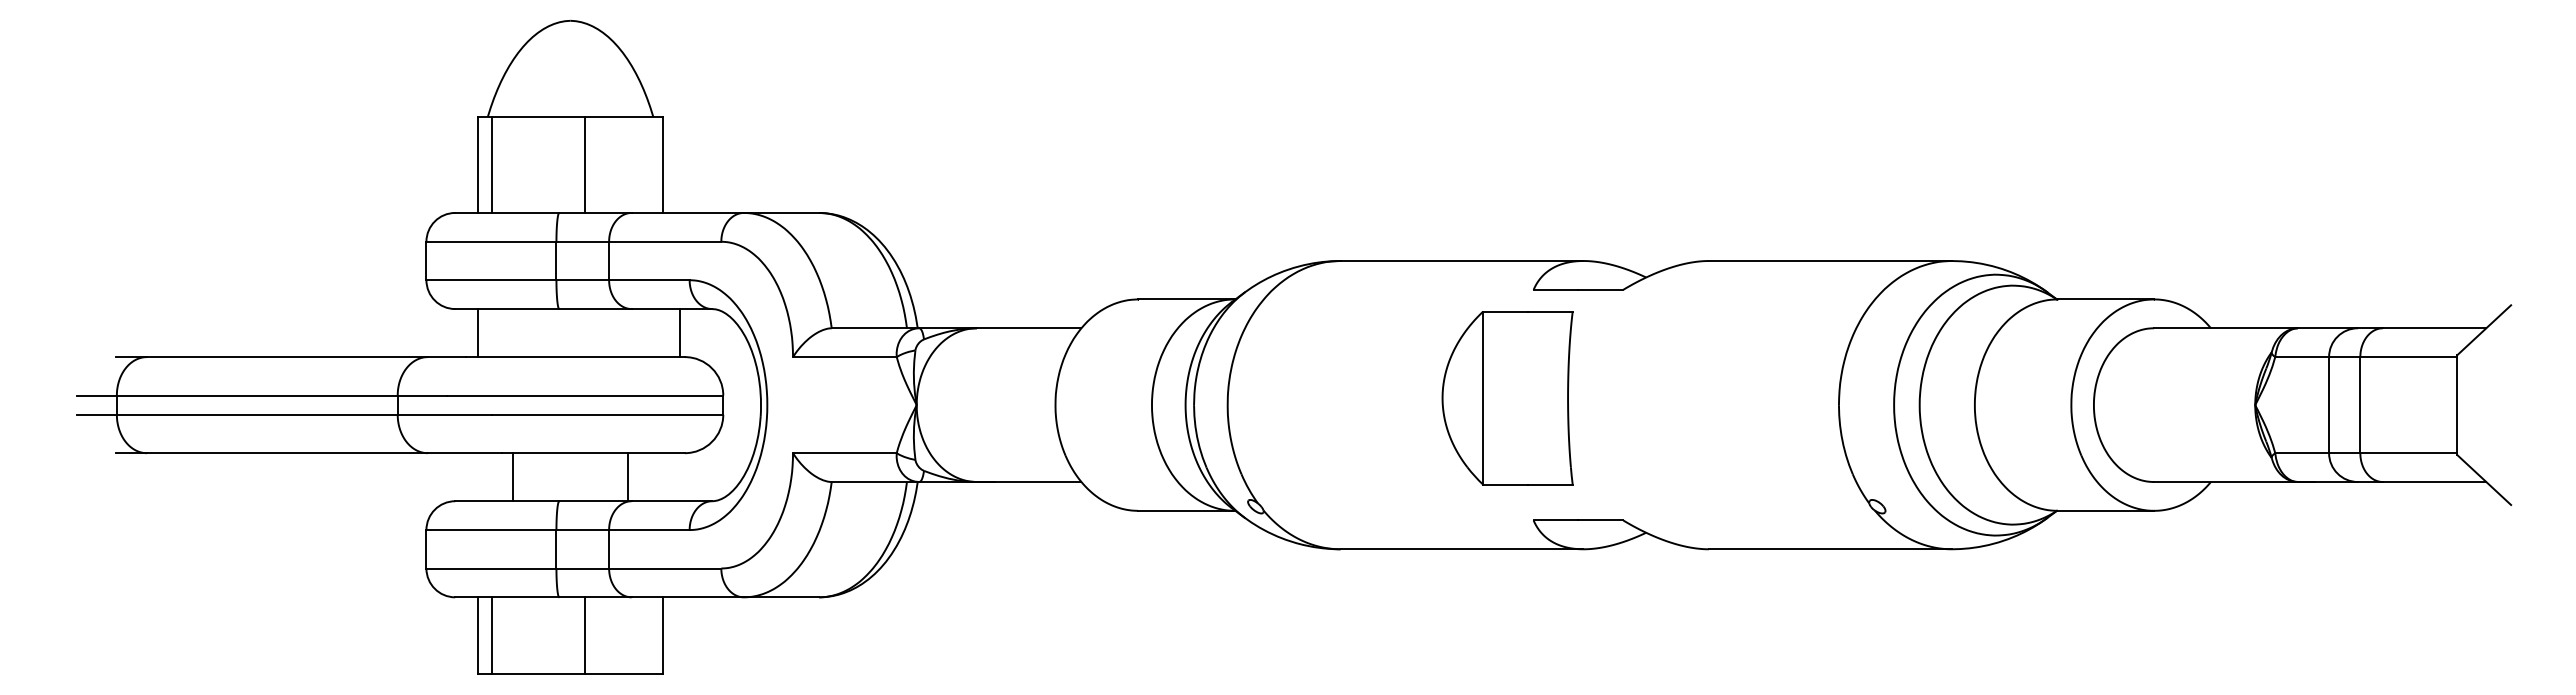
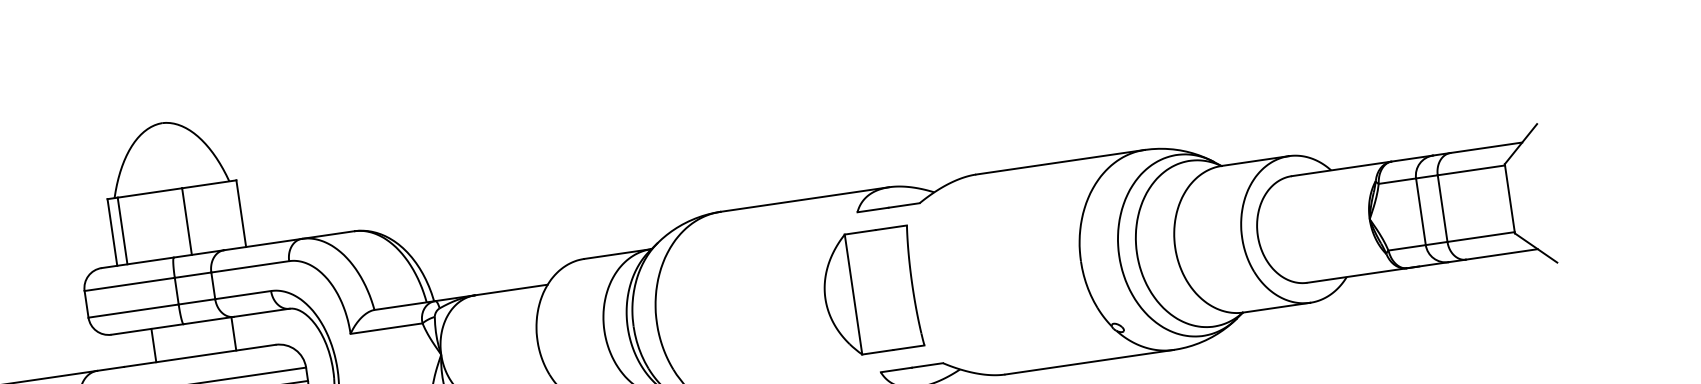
line: (477, 333) -> (153, 345), moved
line: (680, 333) -> (234, 334), moved
part: (1507, 398) -> (870, 292), moved

